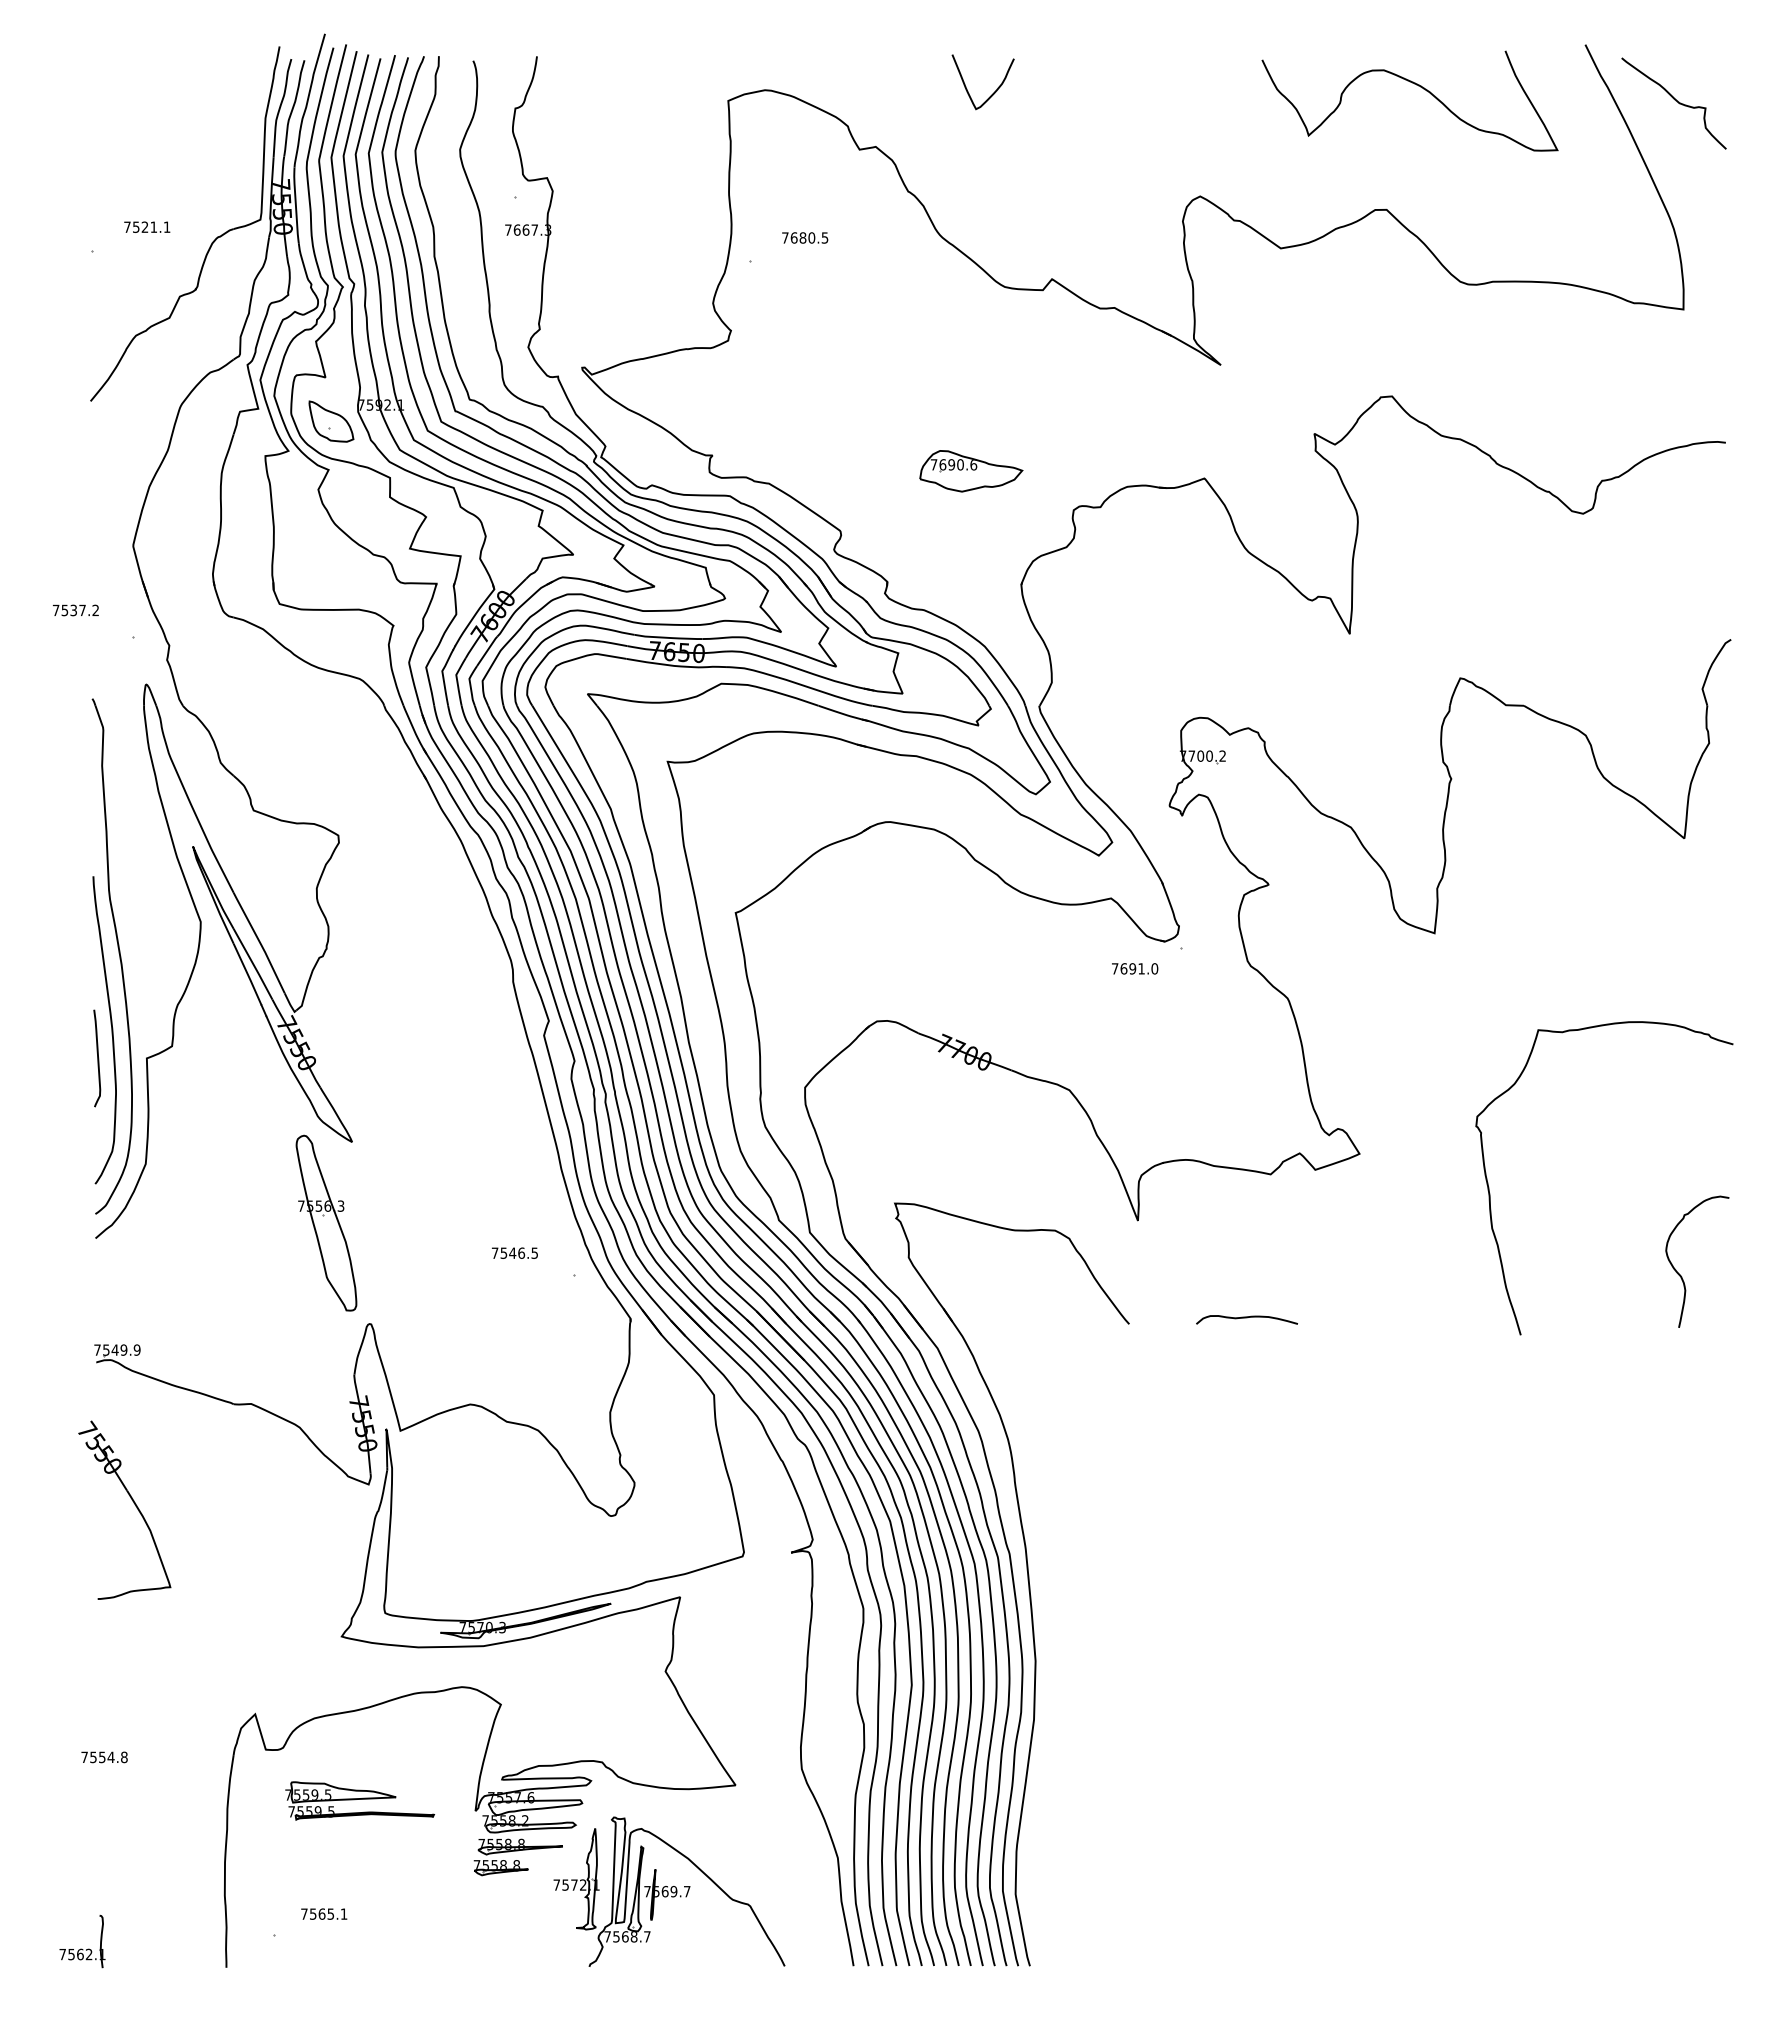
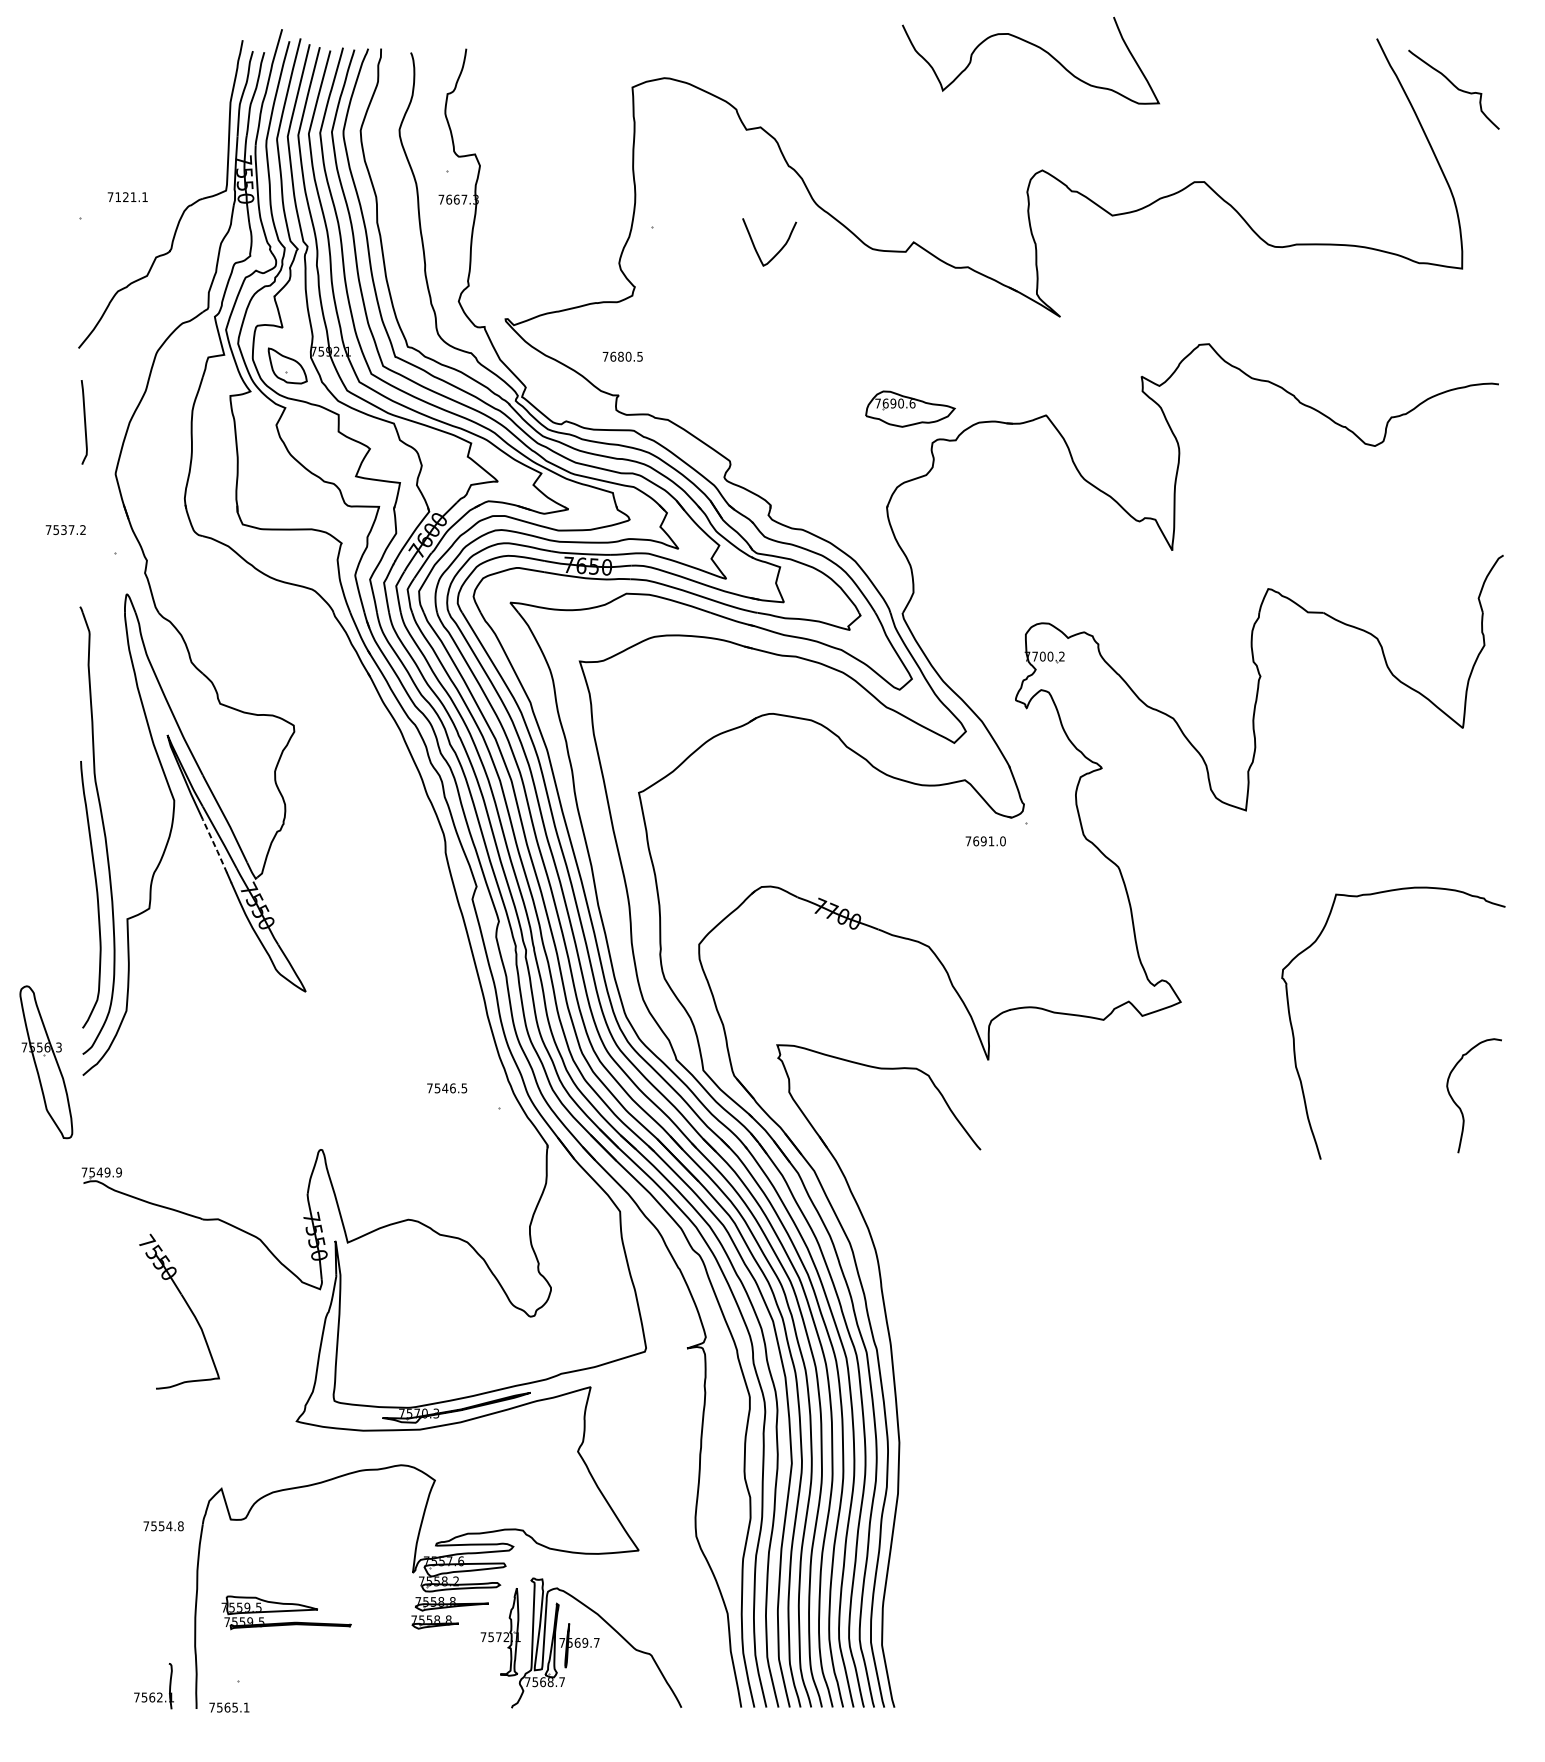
curve: (1416, 85) -> (1036, 47), moved
curve: (993, 92) -> (778, 251), moved
text: (136, 226) -> (118, 196), 7521.1 -> 7121.1
text: (805, 237) -> (623, 356), moved
part: (971, 471) -> (910, 409), moved
line: (247, 974) -> (214, 846), solid -> dashed
curve: (97, 1058) -> (84, 422), moved
part: (326, 1222) -> (46, 1061), moved
curve: (1246, 1318) -> (1082, 1145), removed
part: (133, 1503) -> (187, 1305), moved
text: (104, 1757) -> (163, 1526), moved
part: (360, 1800) -> (286, 1612), moved
text: (324, 1913) -> (229, 1707), moved
part: (81, 1948) -> (153, 1692), moved

